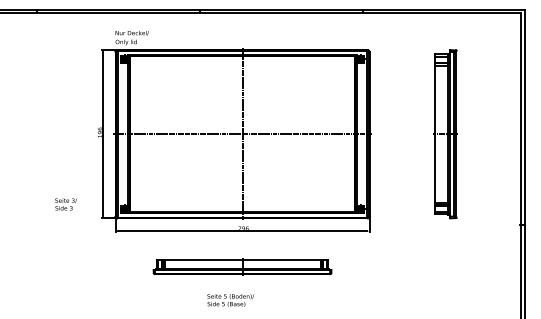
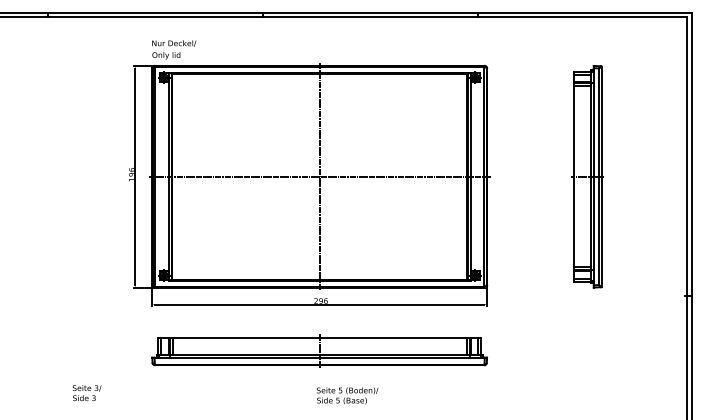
text: (65, 204) -> (86, 393), moved
part: (242, 266) -> (319, 351), size x1.43
text: (230, 300) -> (347, 395), moved

